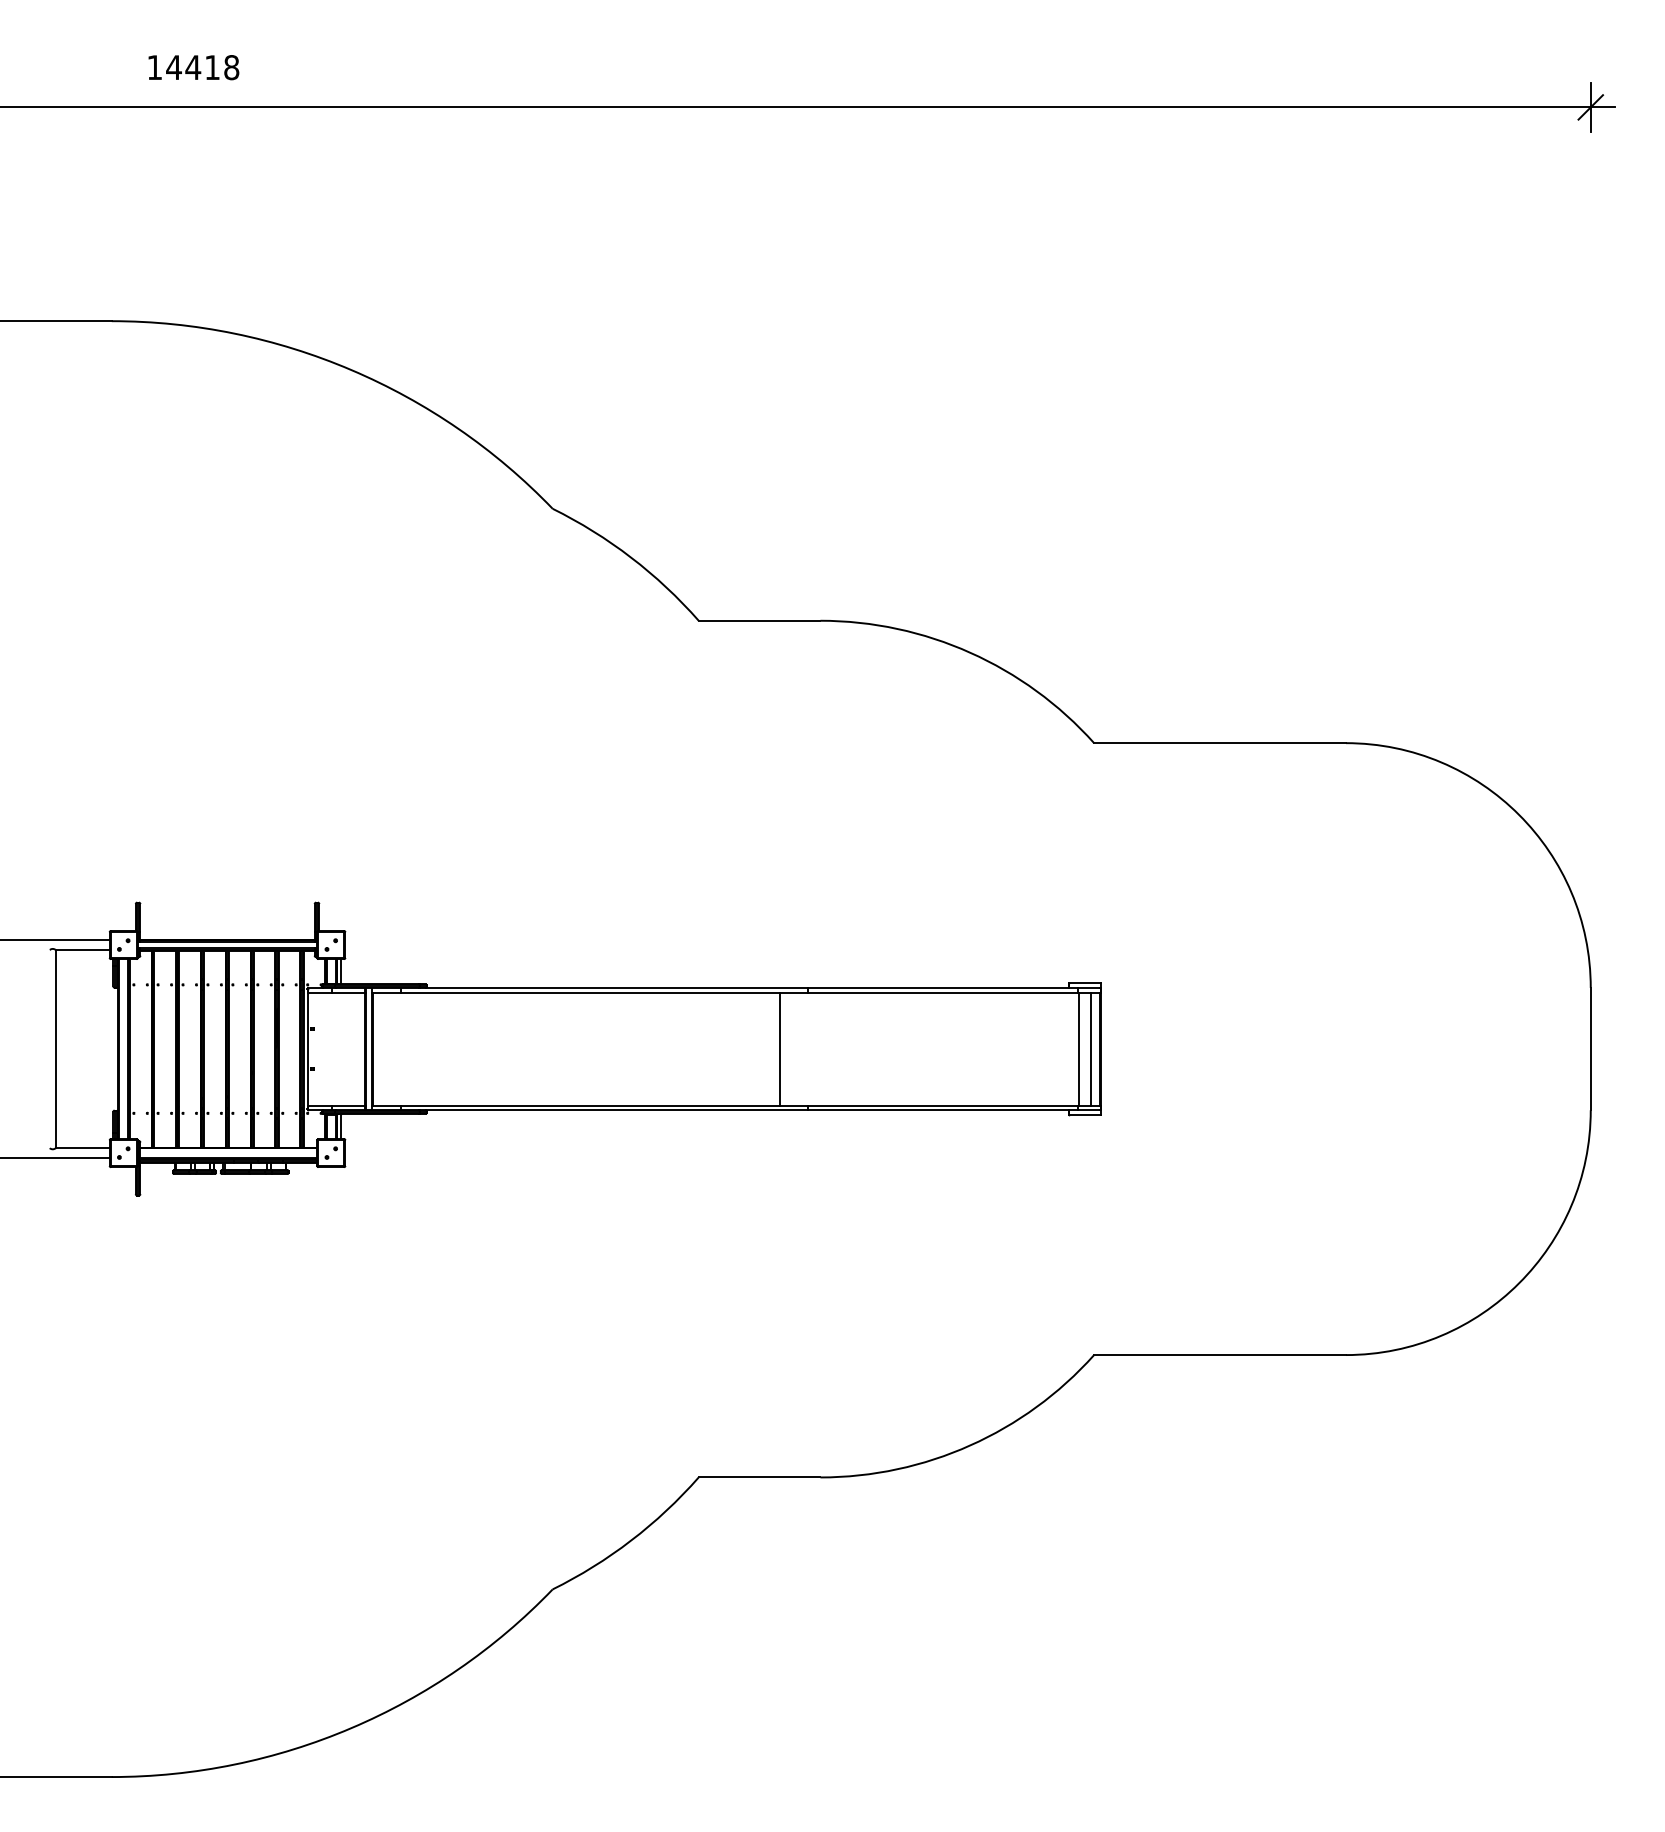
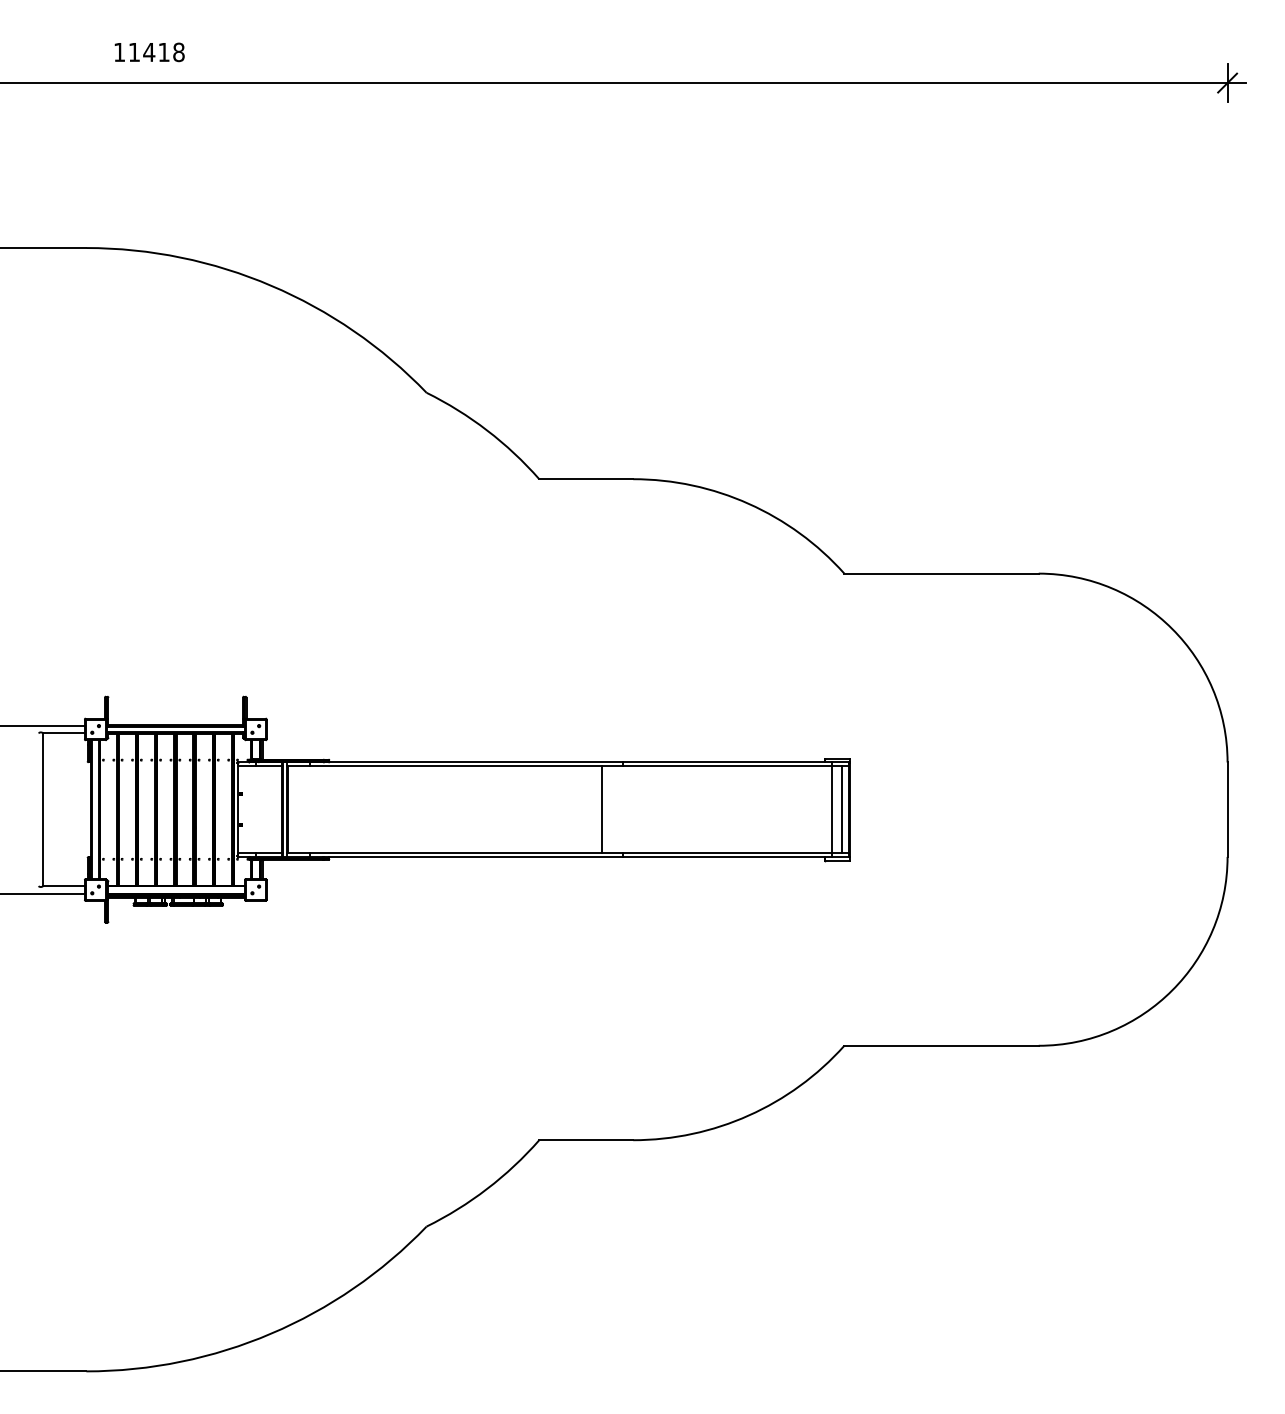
text: (173, 67) -> (134, 52), 14418 -> 11418

